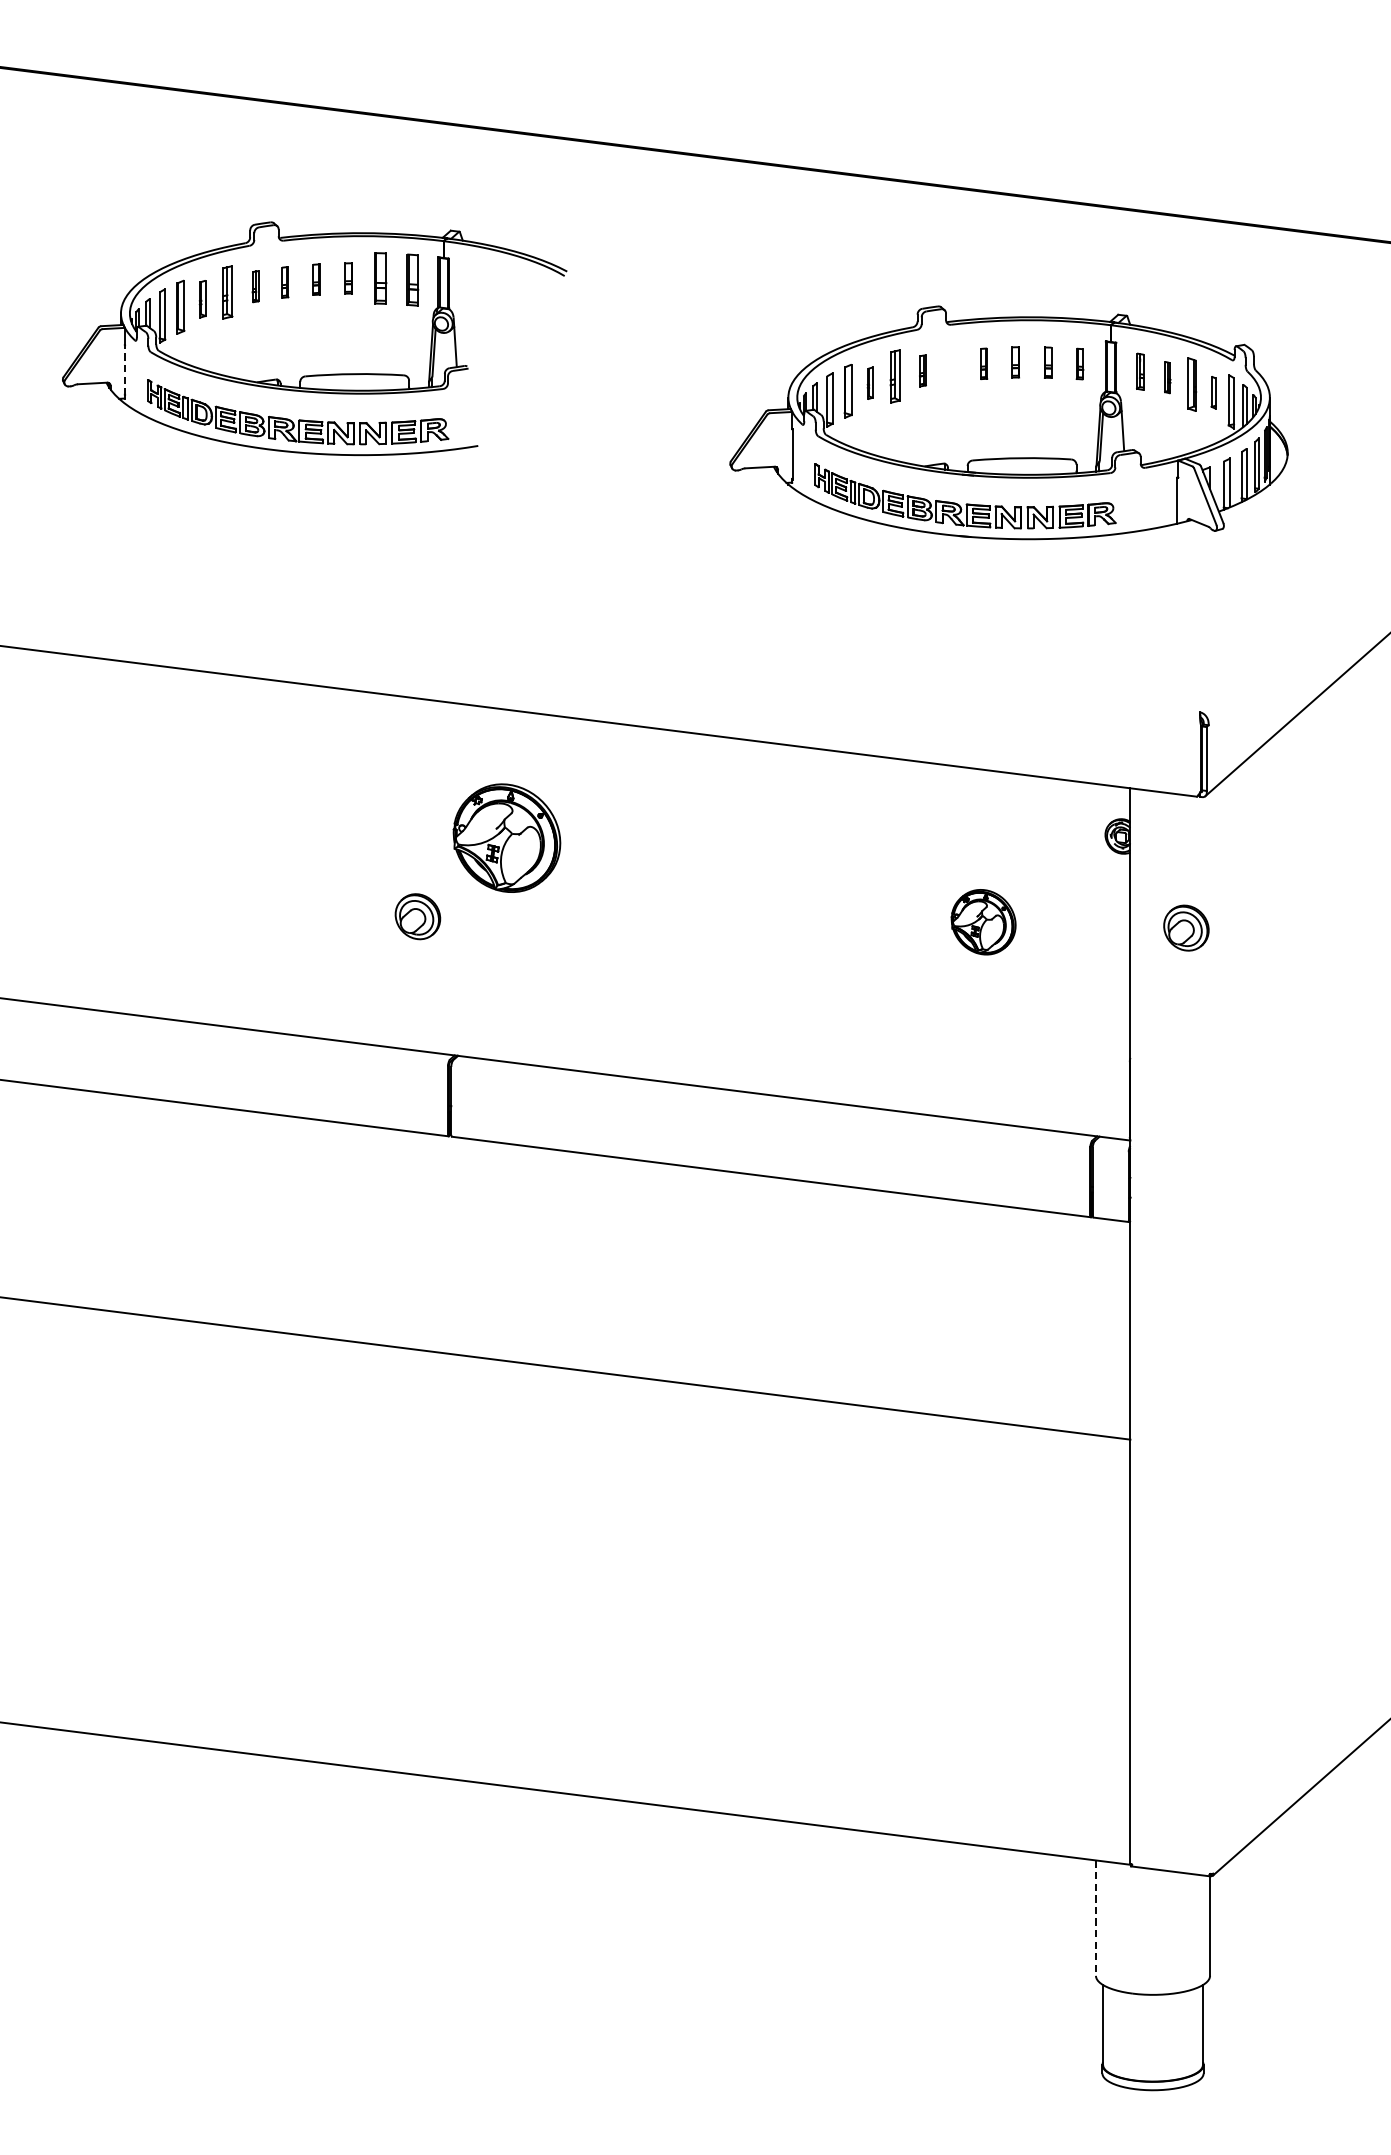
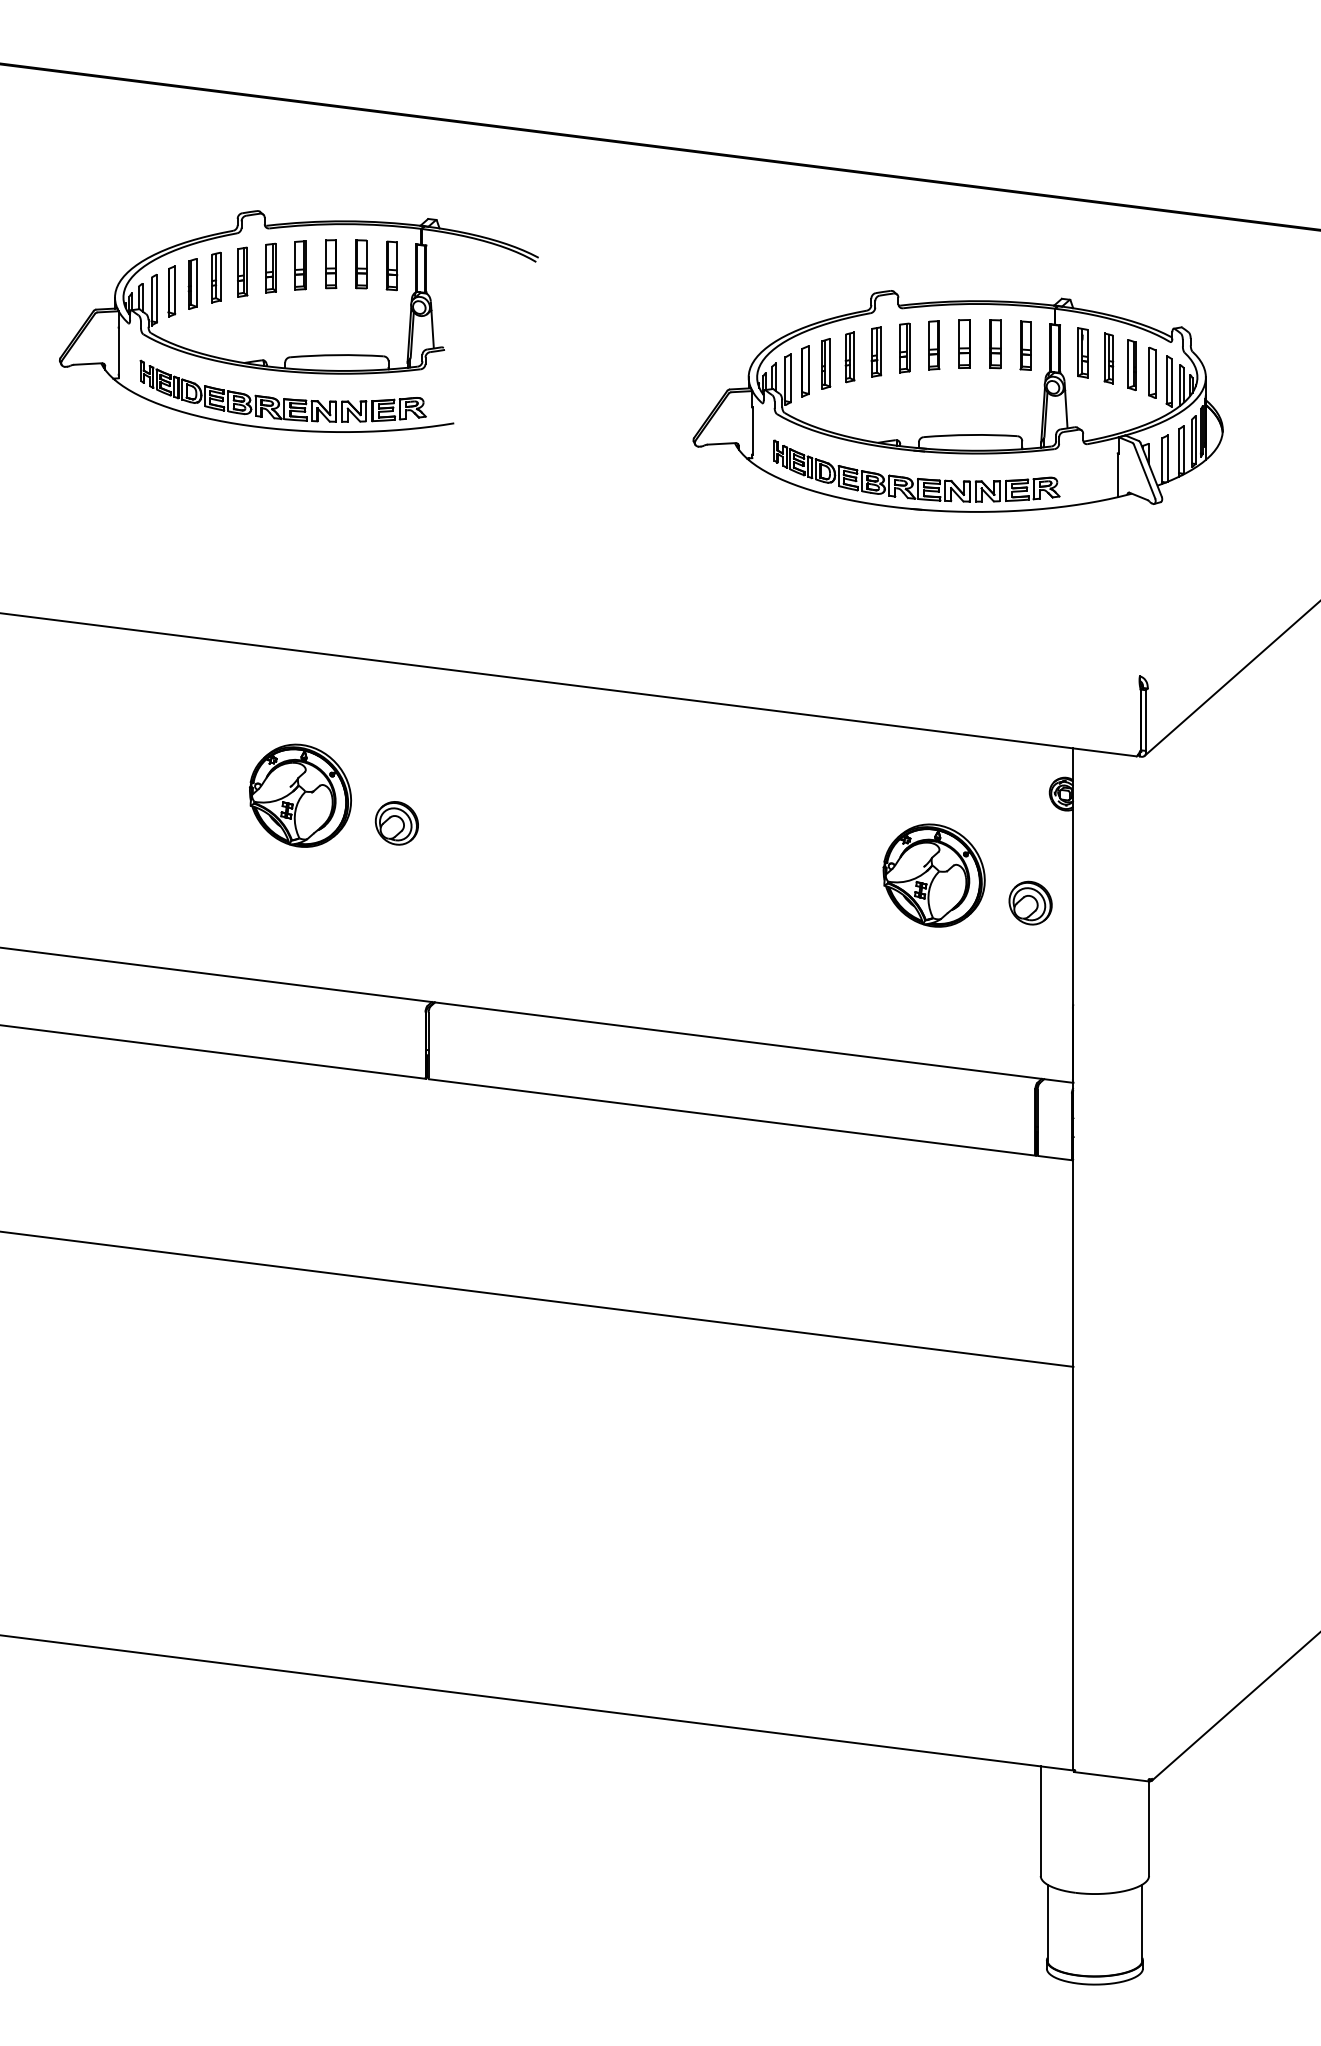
part: (348, 278) -> (331, 264), size x1.67
part: (316, 279) -> (300, 265), size x1.67
part: (284, 281) -> (270, 267), size x1.67
part: (255, 286) -> (242, 271), size x1.67
part: (202, 298) -> (192, 283), size x1.43
part: (1015, 361) -> (964, 343), size x1.67
part: (1048, 362) -> (995, 344), size x1.67
part: (984, 363) -> (934, 345), size x1.67
part: (1079, 363) -> (1025, 345), size x1.67
part: (952, 366) -> (904, 347), added
line: (124, 370) -> (118, 351), dashed -> solid
part: (922, 370) -> (876, 351), size x1.67
part: (1139, 371) -> (1082, 352), size x1.43
part: (1167, 377) -> (1108, 358), size x1.67
part: (870, 382) -> (826, 363), size x1.67
part: (1213, 392) -> (1152, 372), size x1.67
part: (506, 837) -> (300, 795), moved
part: (417, 916) -> (396, 823), moved
part: (983, 922) -> (933, 875), size x1.67
part: (1186, 927) -> (1030, 902), moved
line: (1095, 1918) -> (1040, 1821), dashed -> solid

